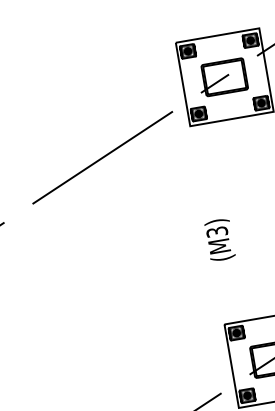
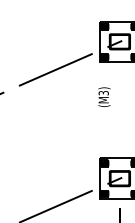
text: (219, 238) -> (104, 96), moved

